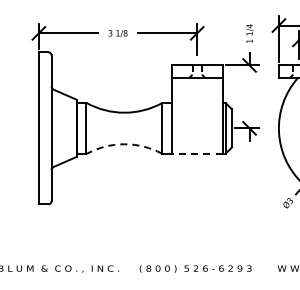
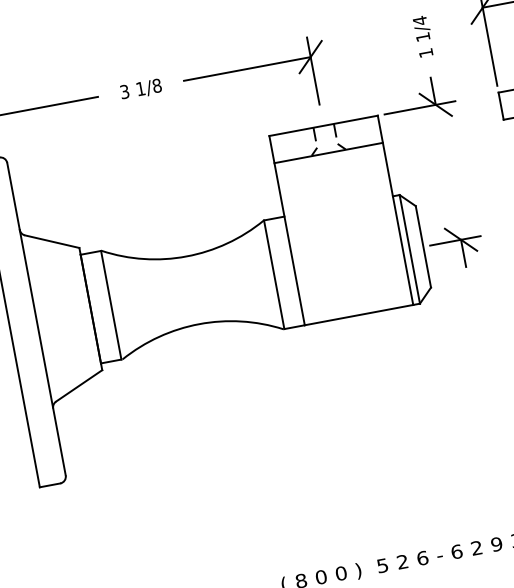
arc: (124, 144) -> (199, 324), dashed -> solid
line: (196, 153) -> (357, 315), dashed -> solid

